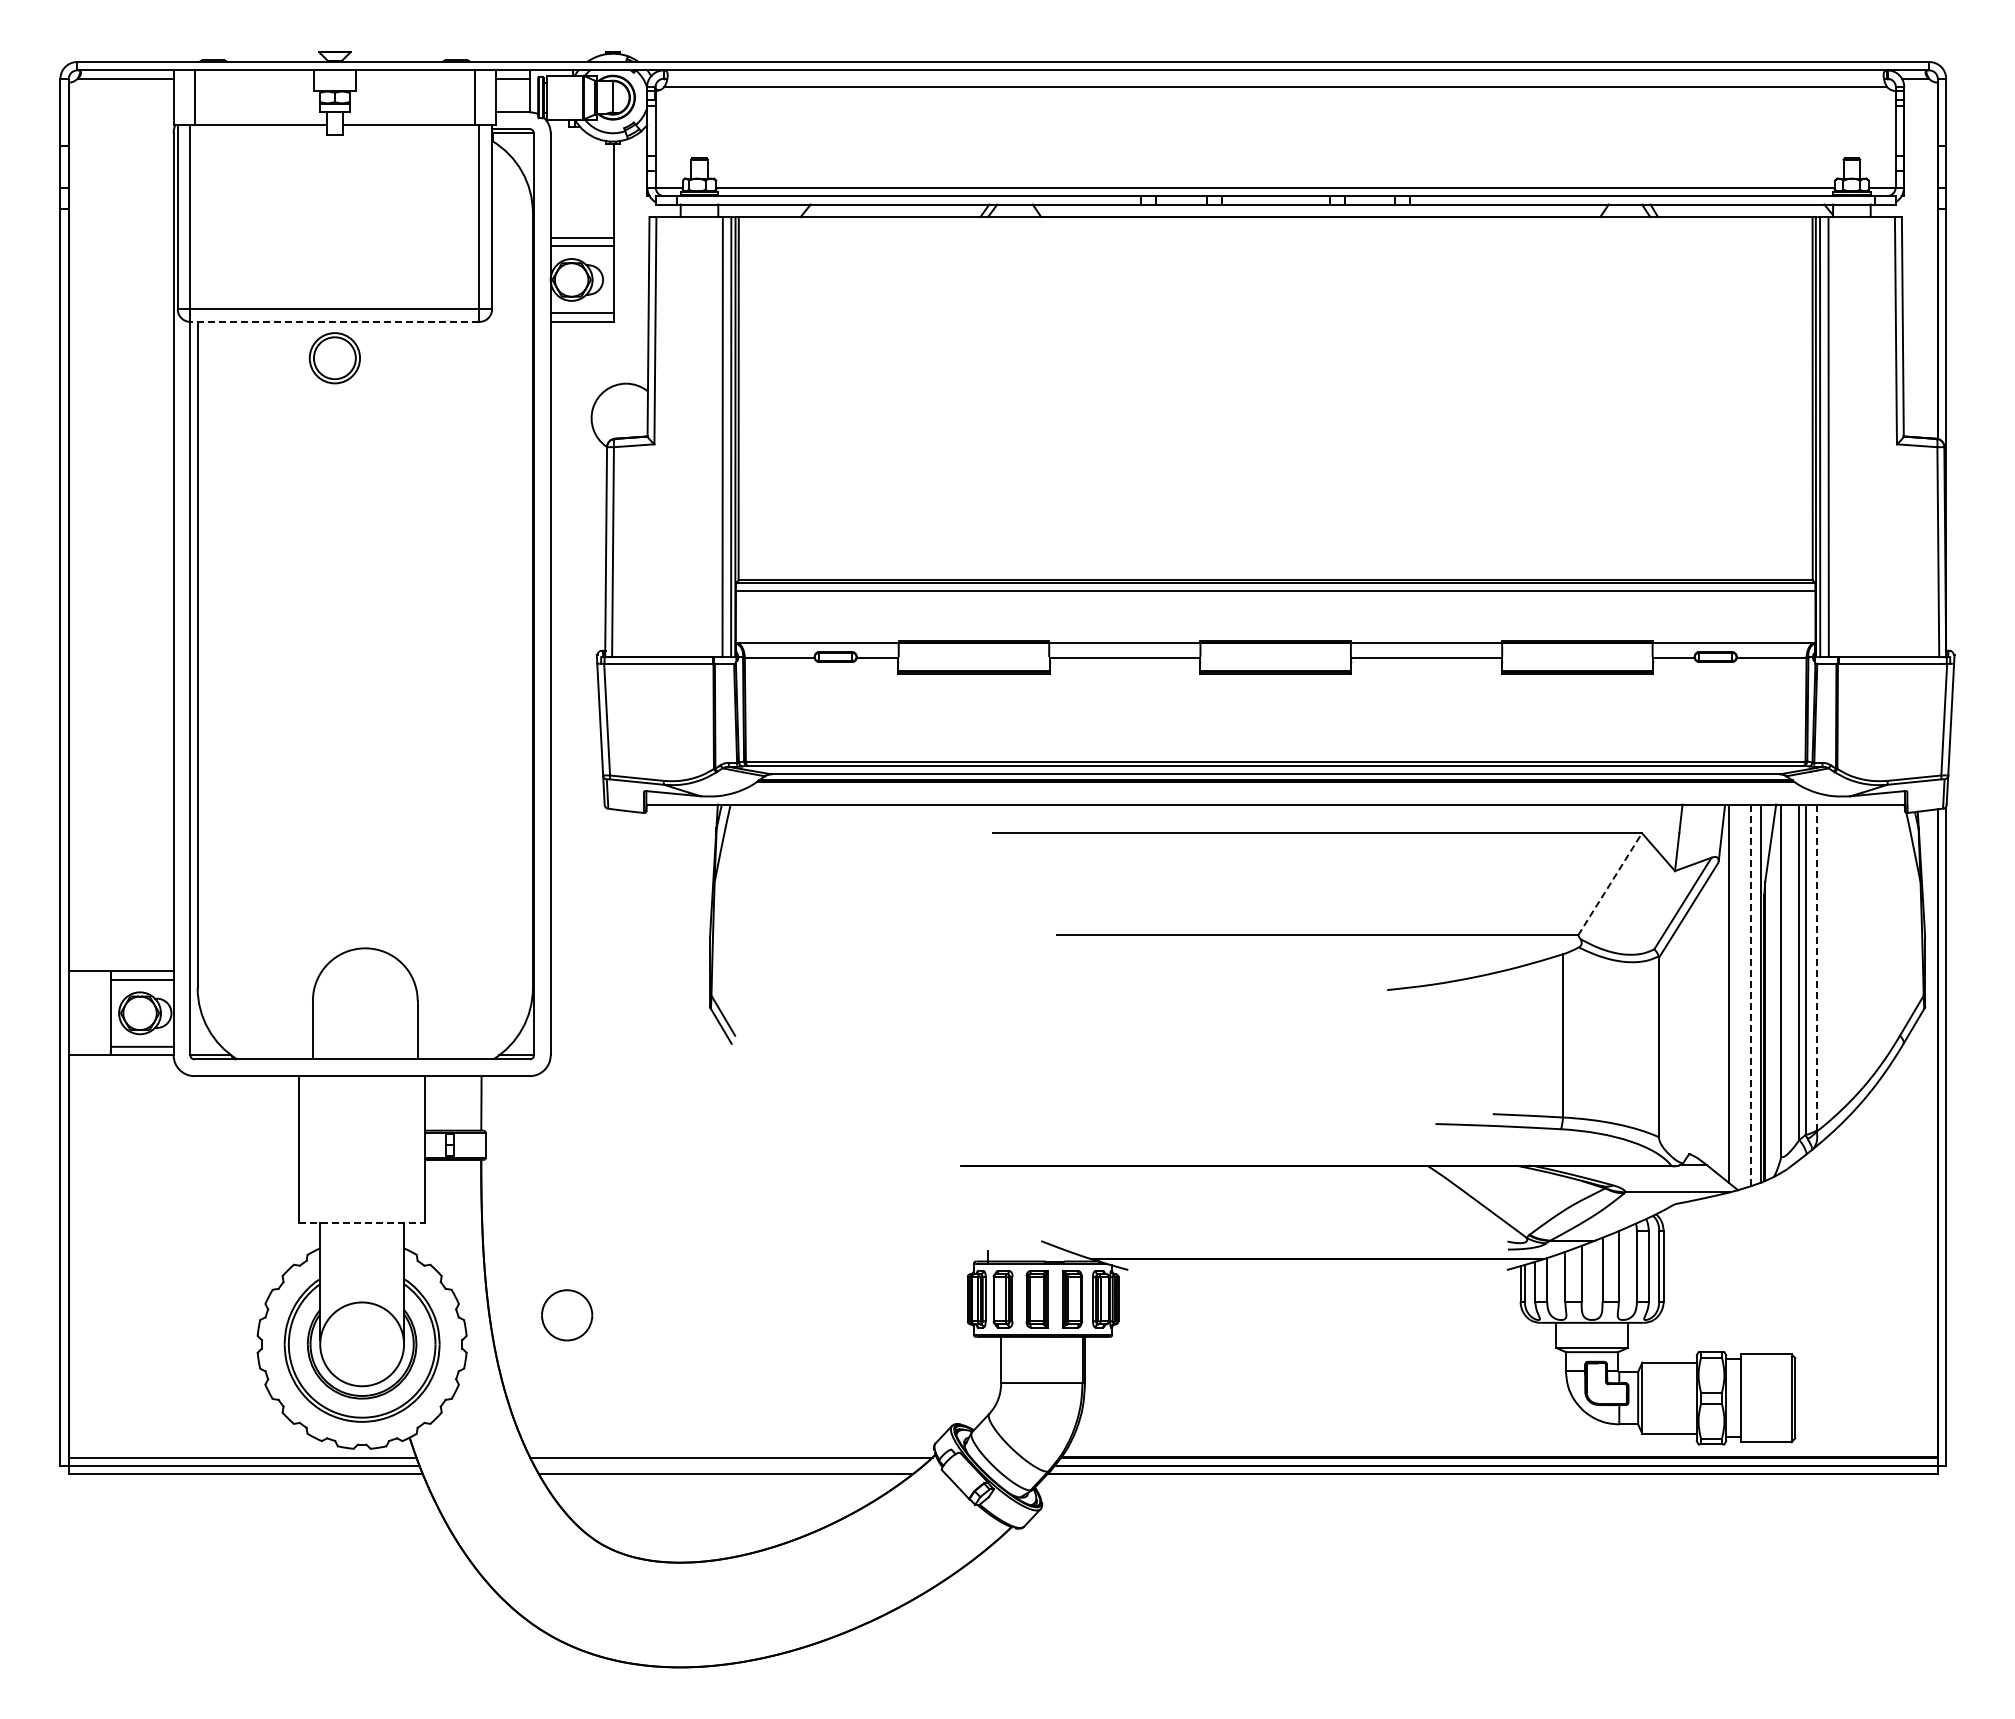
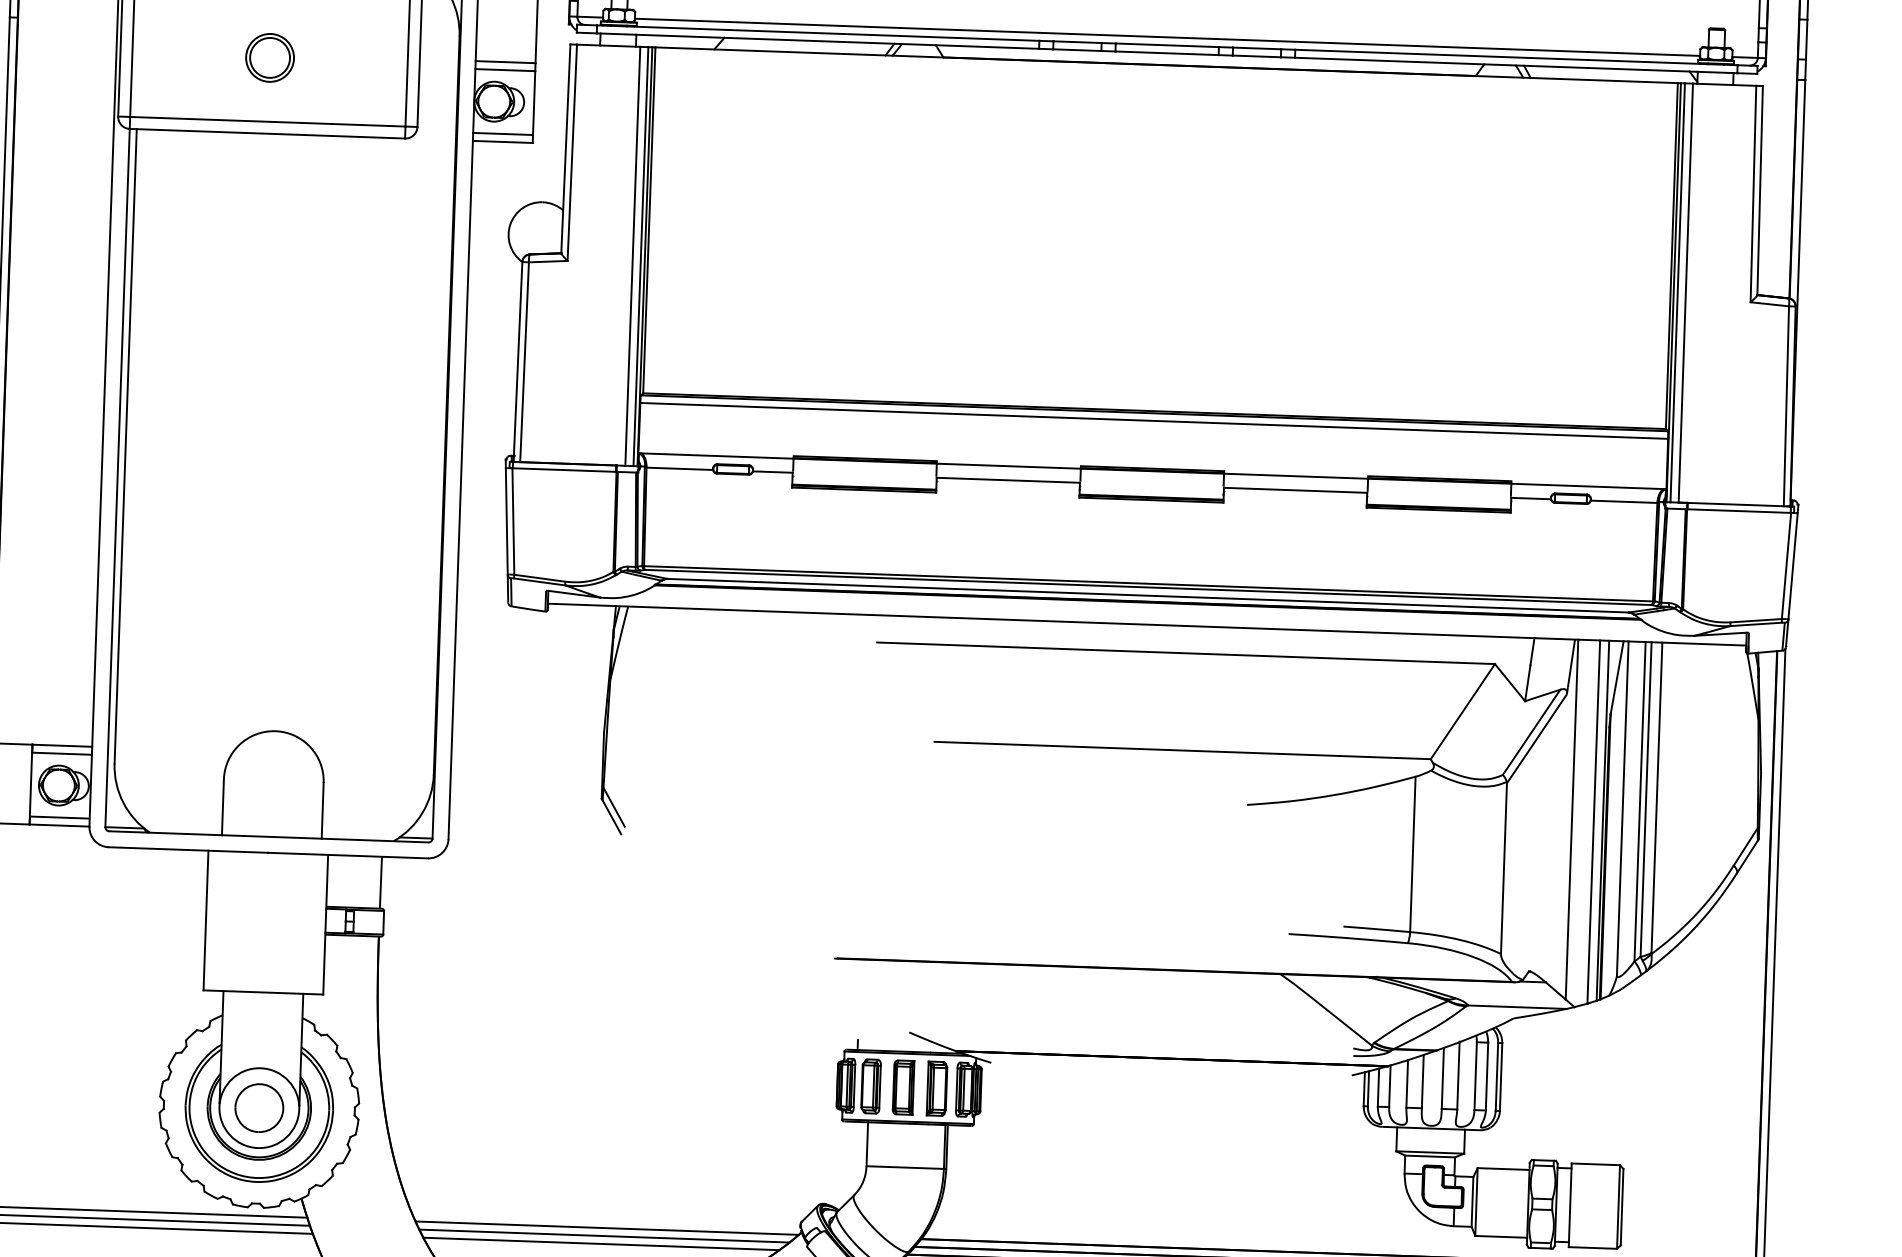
line: (334, 321) -> (267, 133), dashed -> solid
part: (334, 358) -> (269, 58), moved
line: (1610, 883) -> (1463, 710), dashed -> solid
line: (1816, 967) -> (1656, 797), dashed -> solid
line: (1751, 995) -> (1593, 822), dashed -> solid
line: (362, 1222) -> (263, 992), dashed -> solid
part: (567, 1315) -> (259, 1108), moved
line: (728, 1465) -> (604, 1235), added

